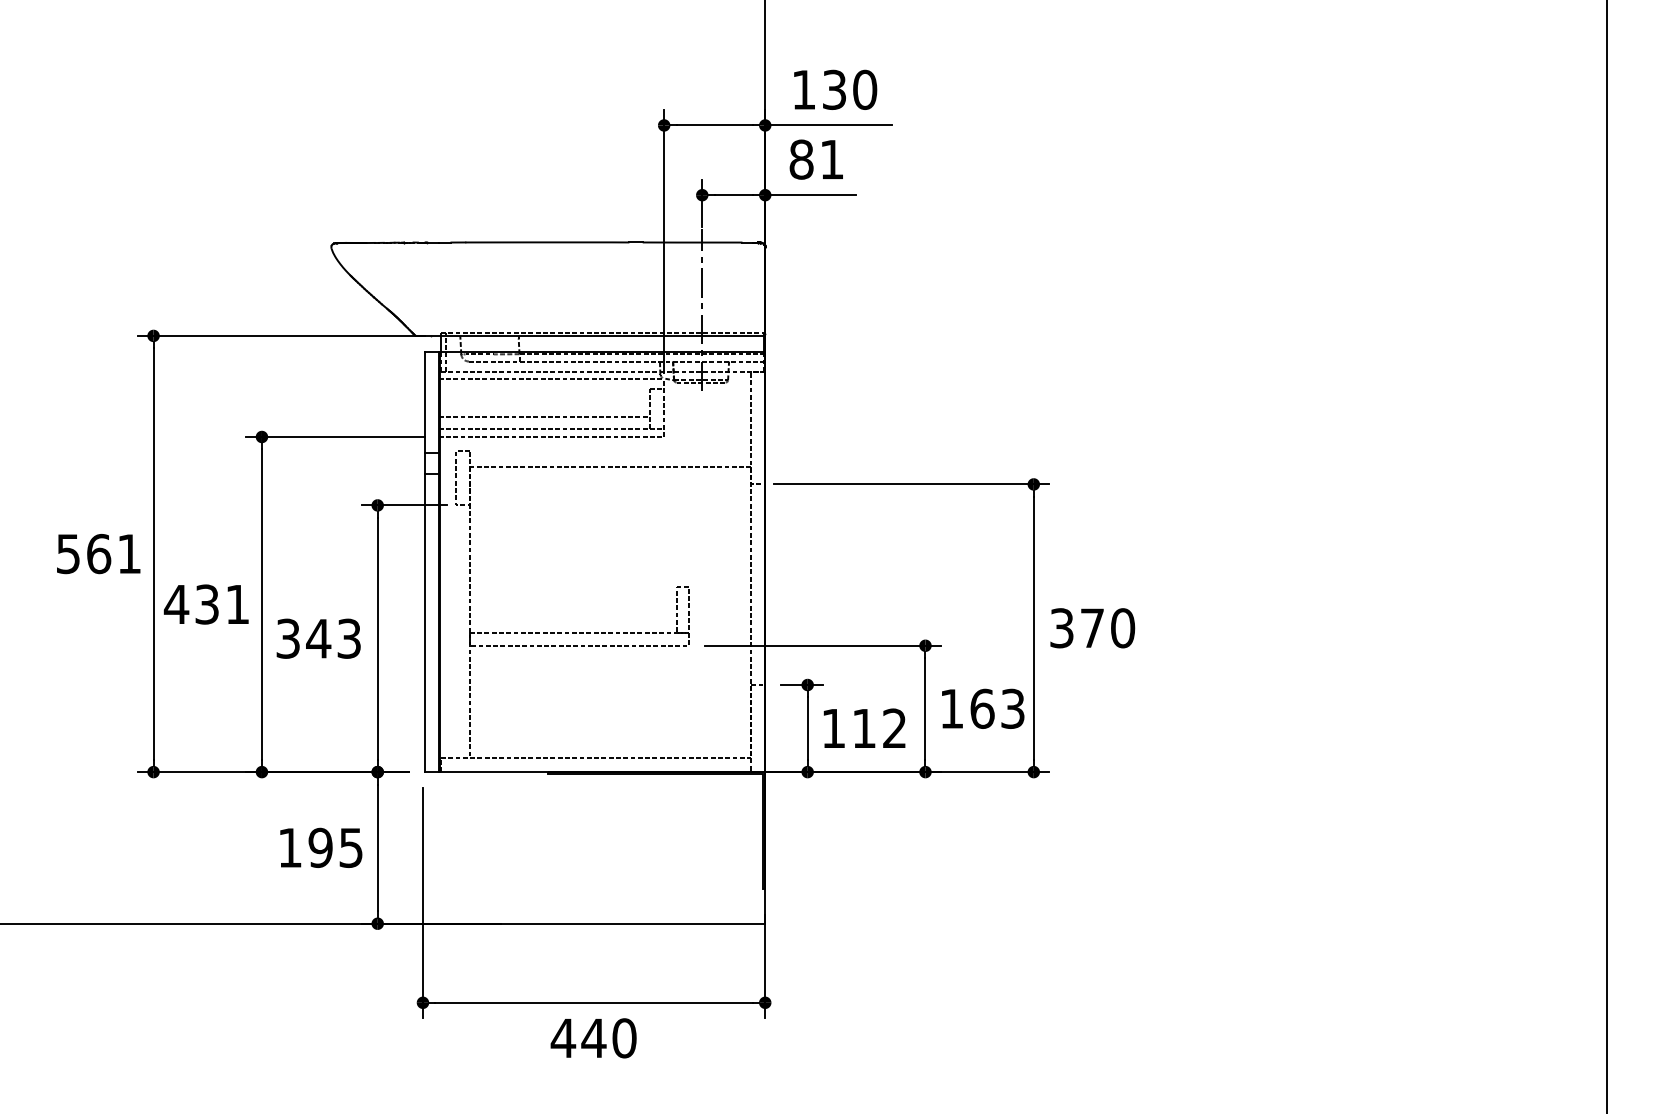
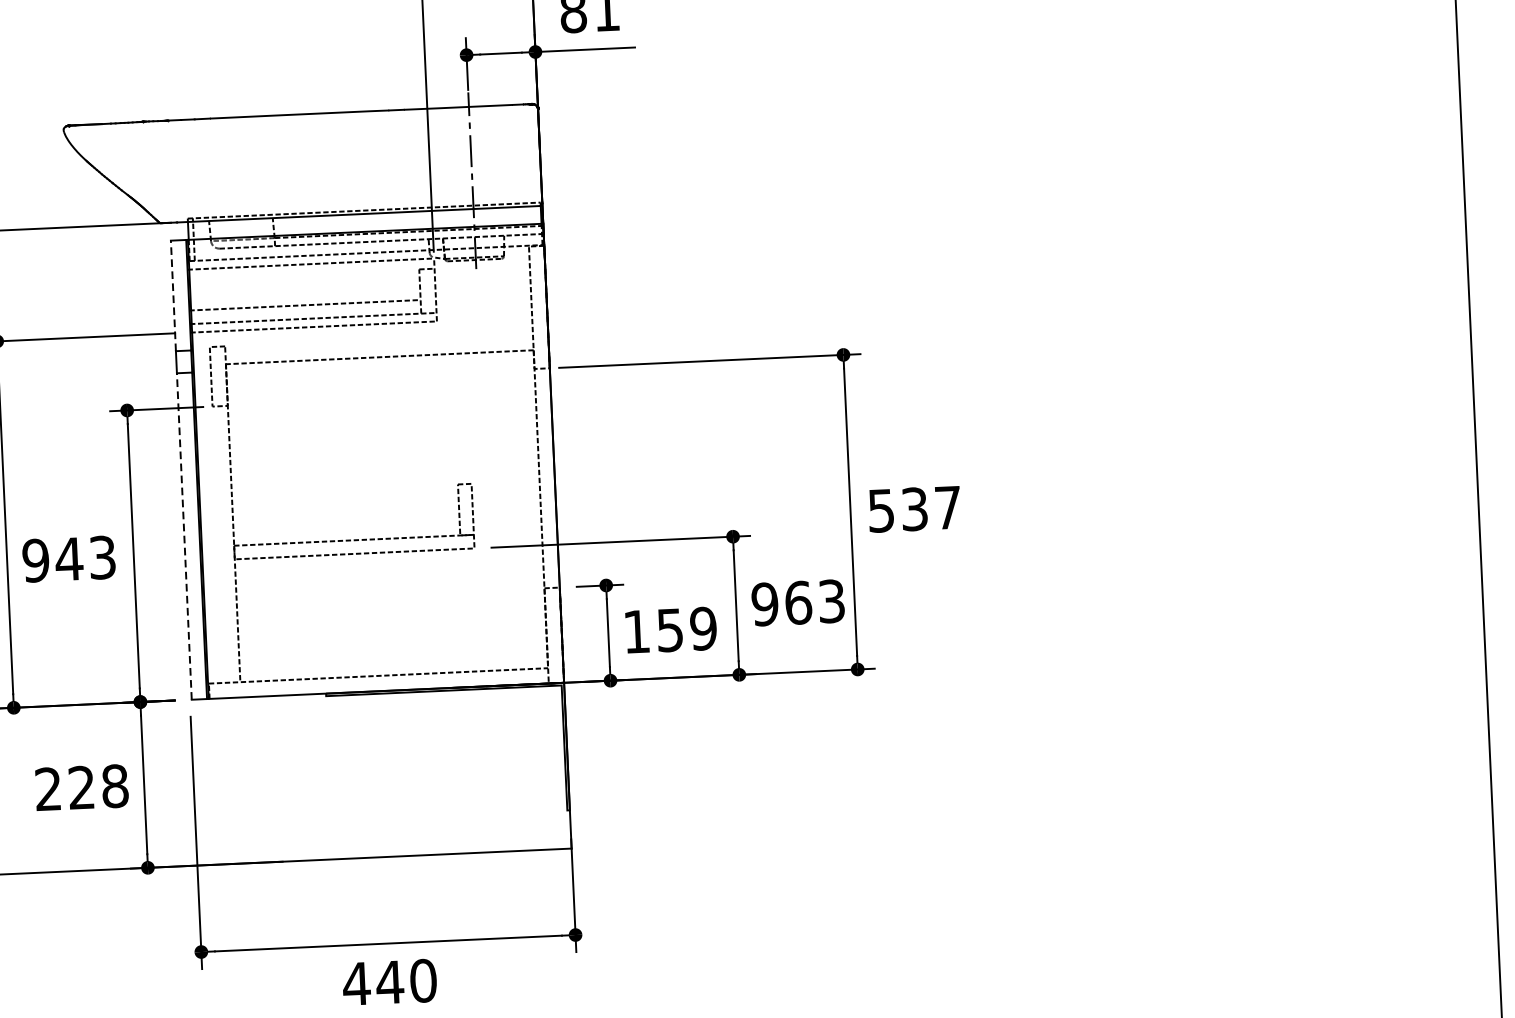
line: (424, 402) -> (173, 295), solid -> dashed
line: (424, 622) -> (184, 536), solid -> dashed
text: (1093, 628) -> (915, 509), 370 -> 537
text: (288, 638) -> (36, 560), 343 -> 943
text: (951, 708) -> (764, 604), 163 -> 963
text: (879, 728) -> (686, 629), 112 -> 159
text: (320, 847) -> (81, 787), 195 -> 228

